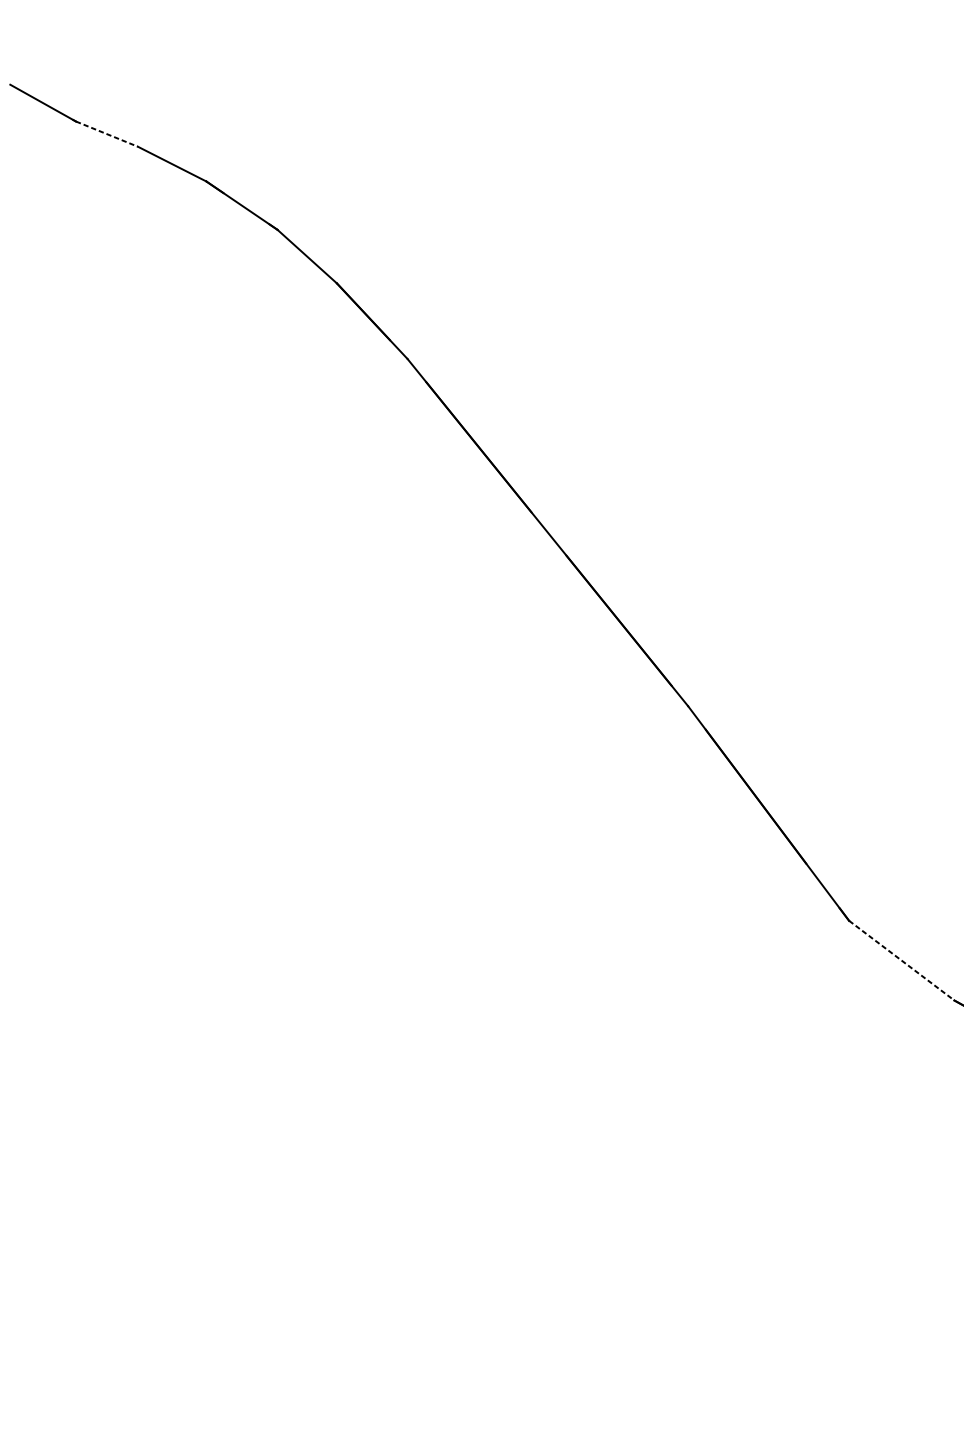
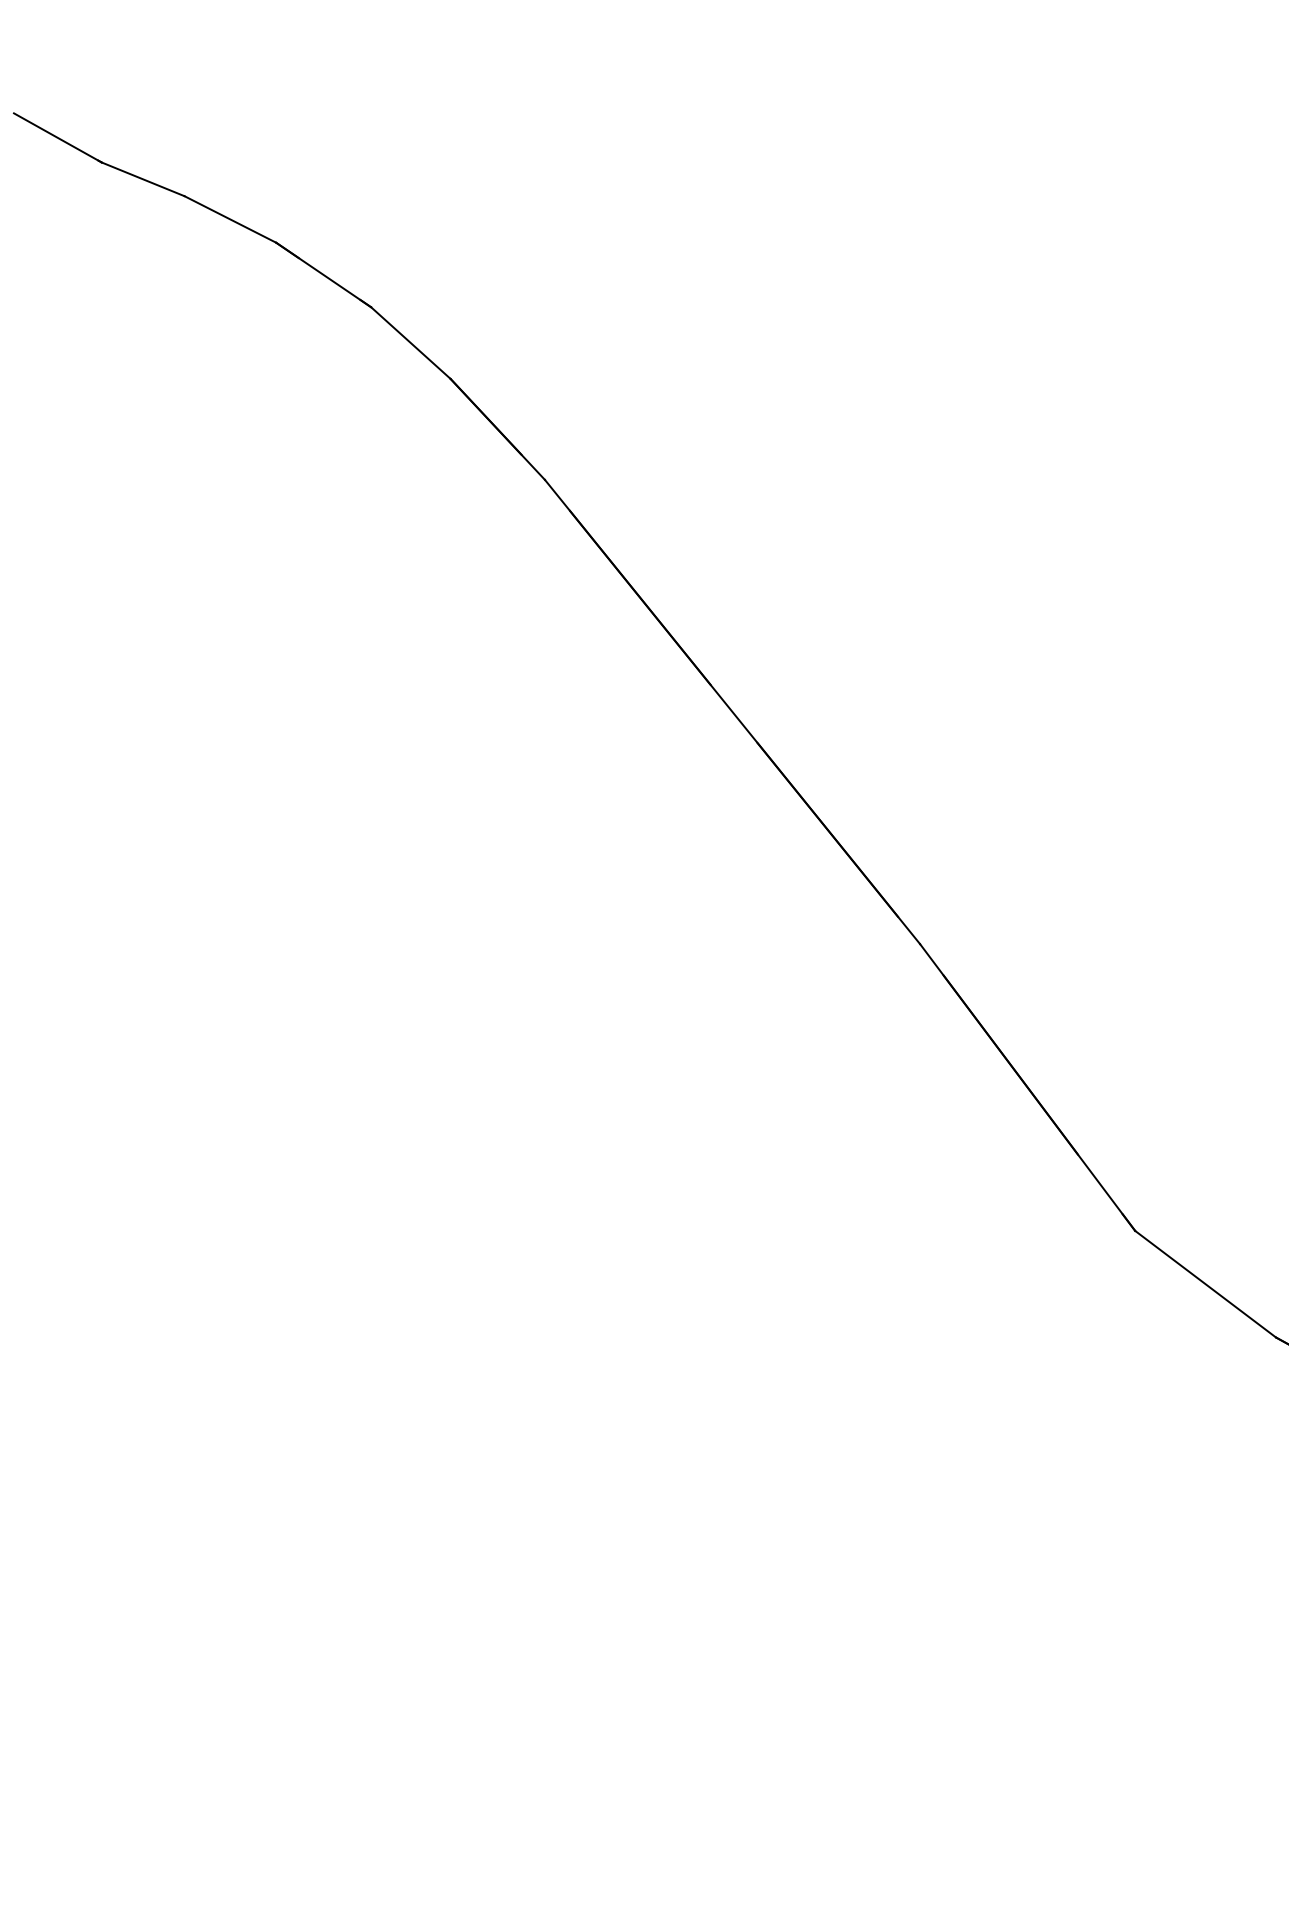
line: (107, 134) -> (143, 179), dashed -> solid
line: (902, 960) -> (1206, 1284), dashed -> solid

